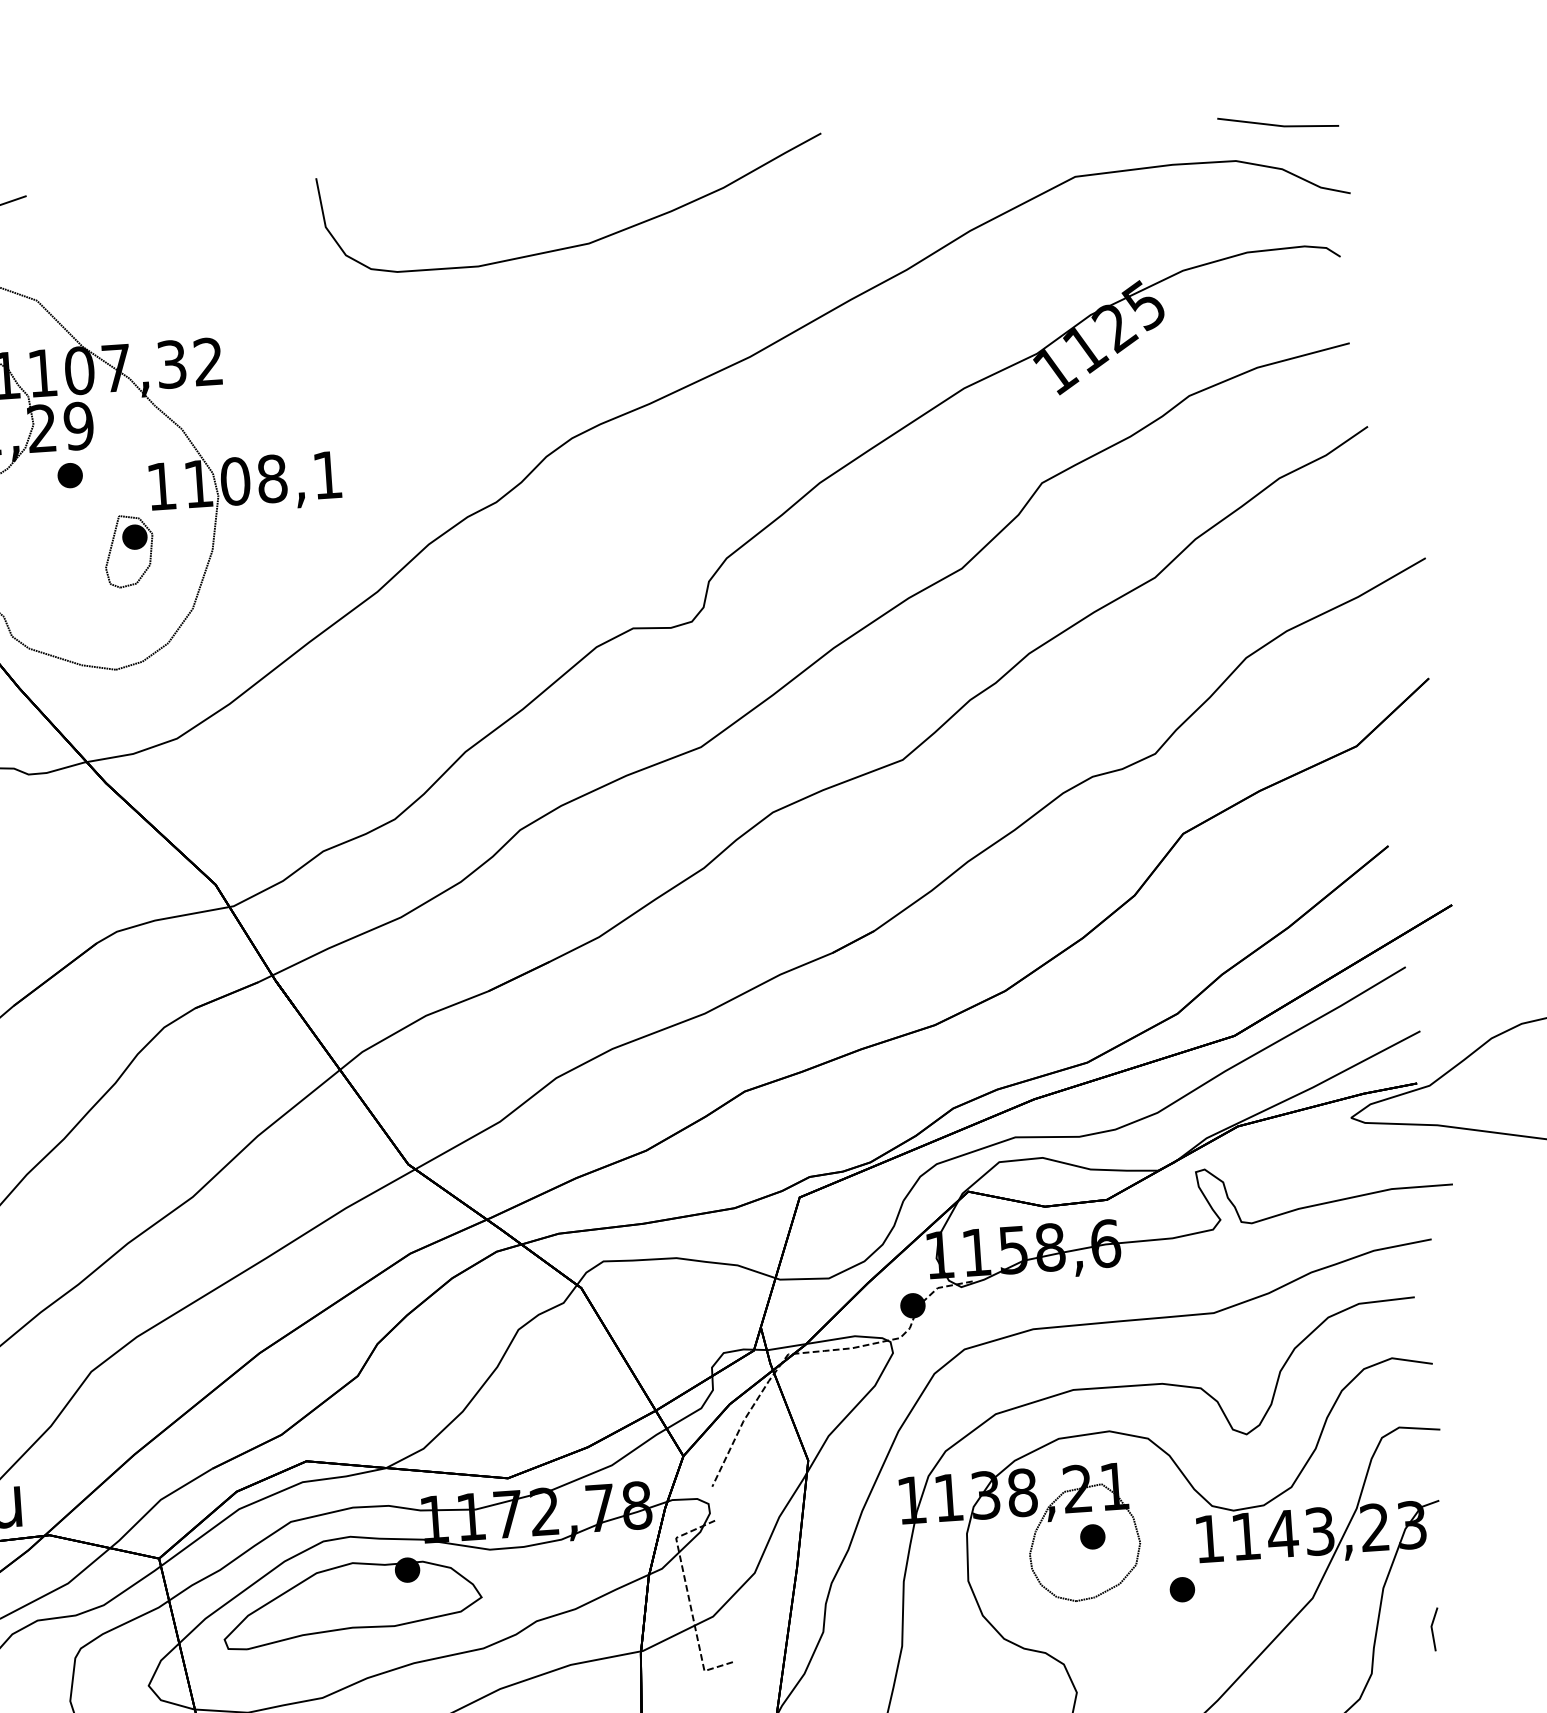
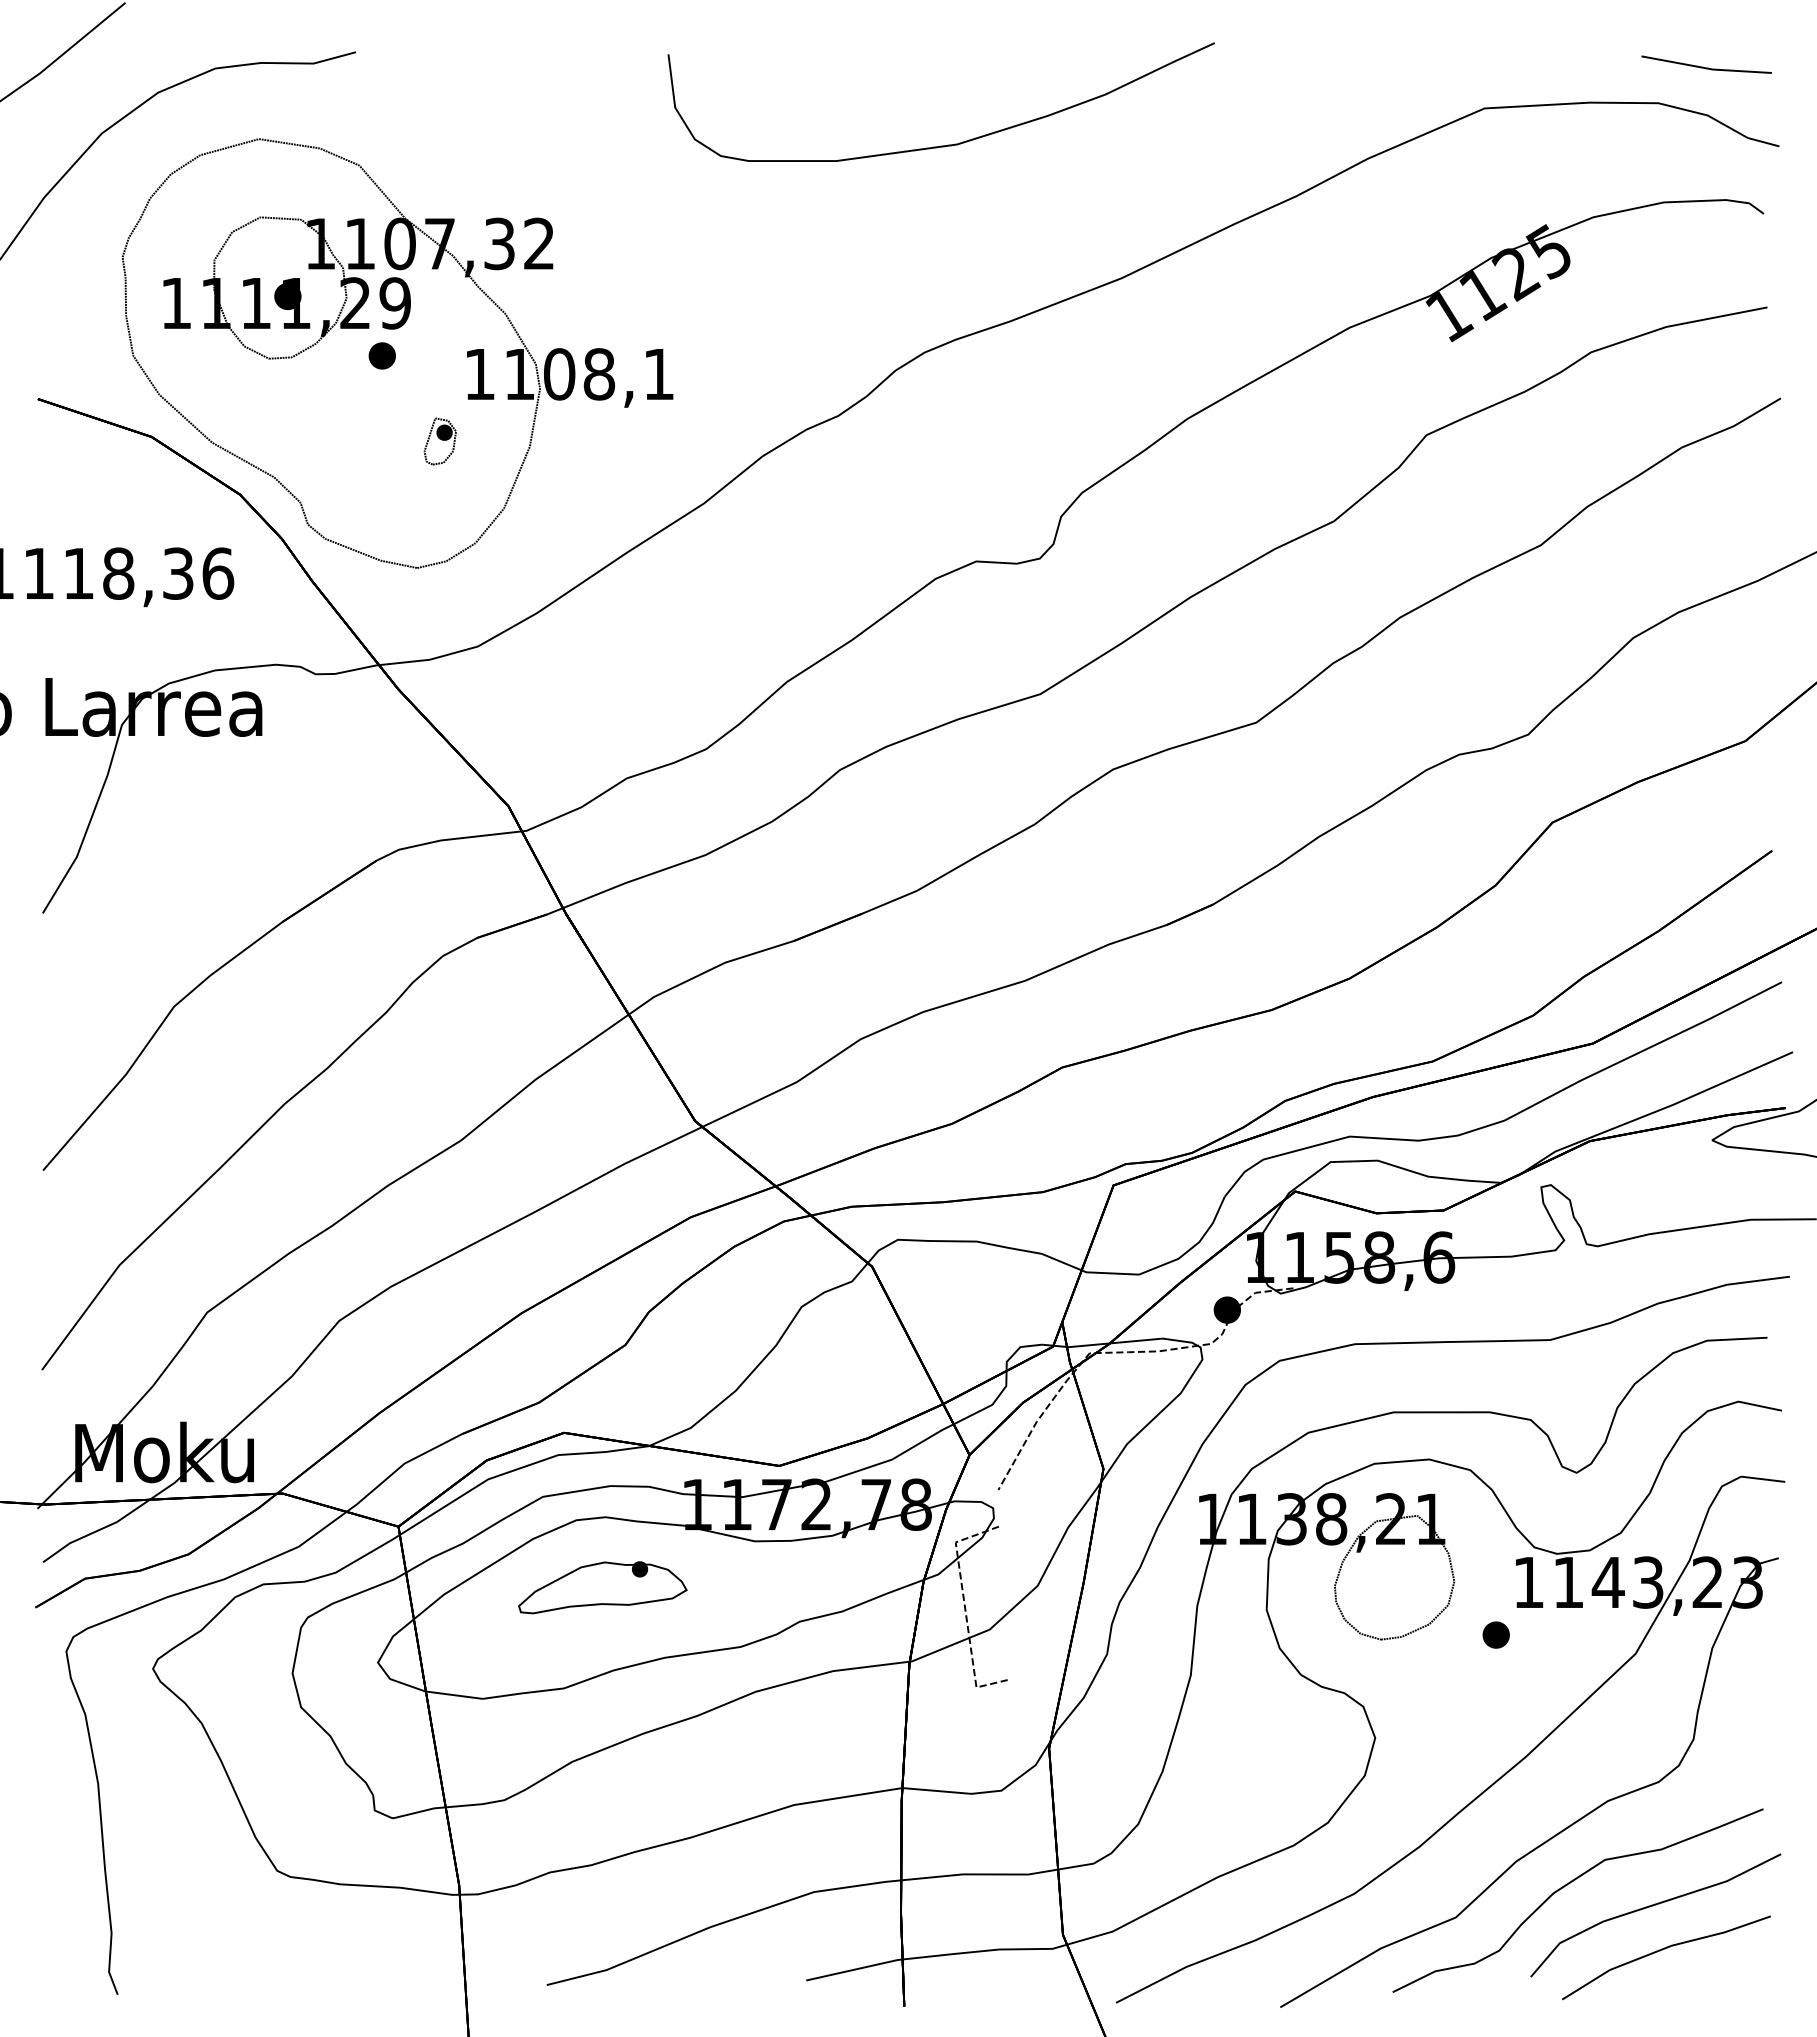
part: (129, 551) -> (440, 441), size x0.6
part: (1092, 1536) -> (1403, 1571), removed
part: (351, 1602) -> (602, 1587), size x0.6
line: (1432, 1628) -> (1762, 1695), removed

